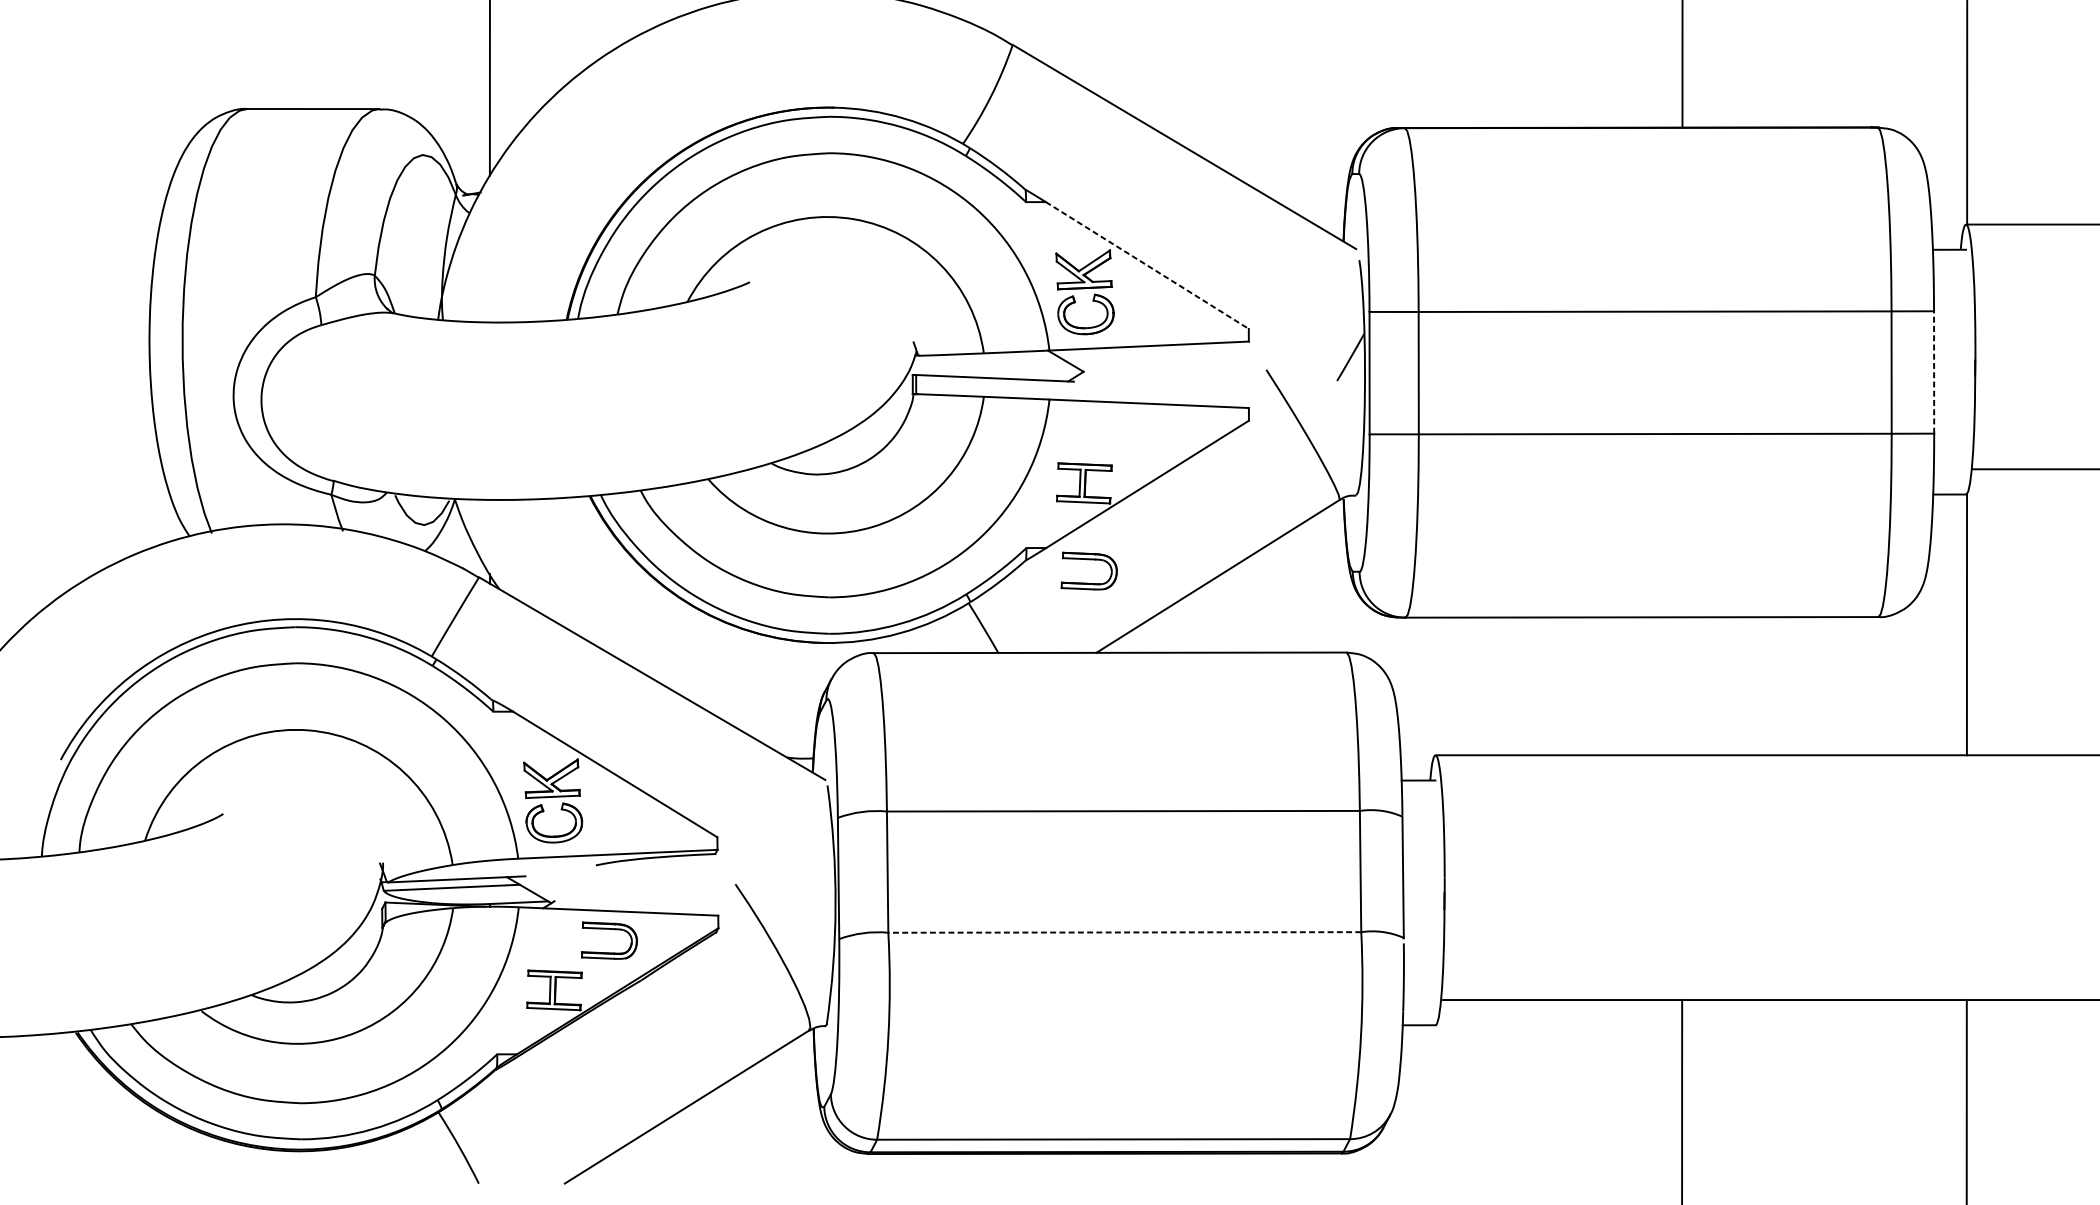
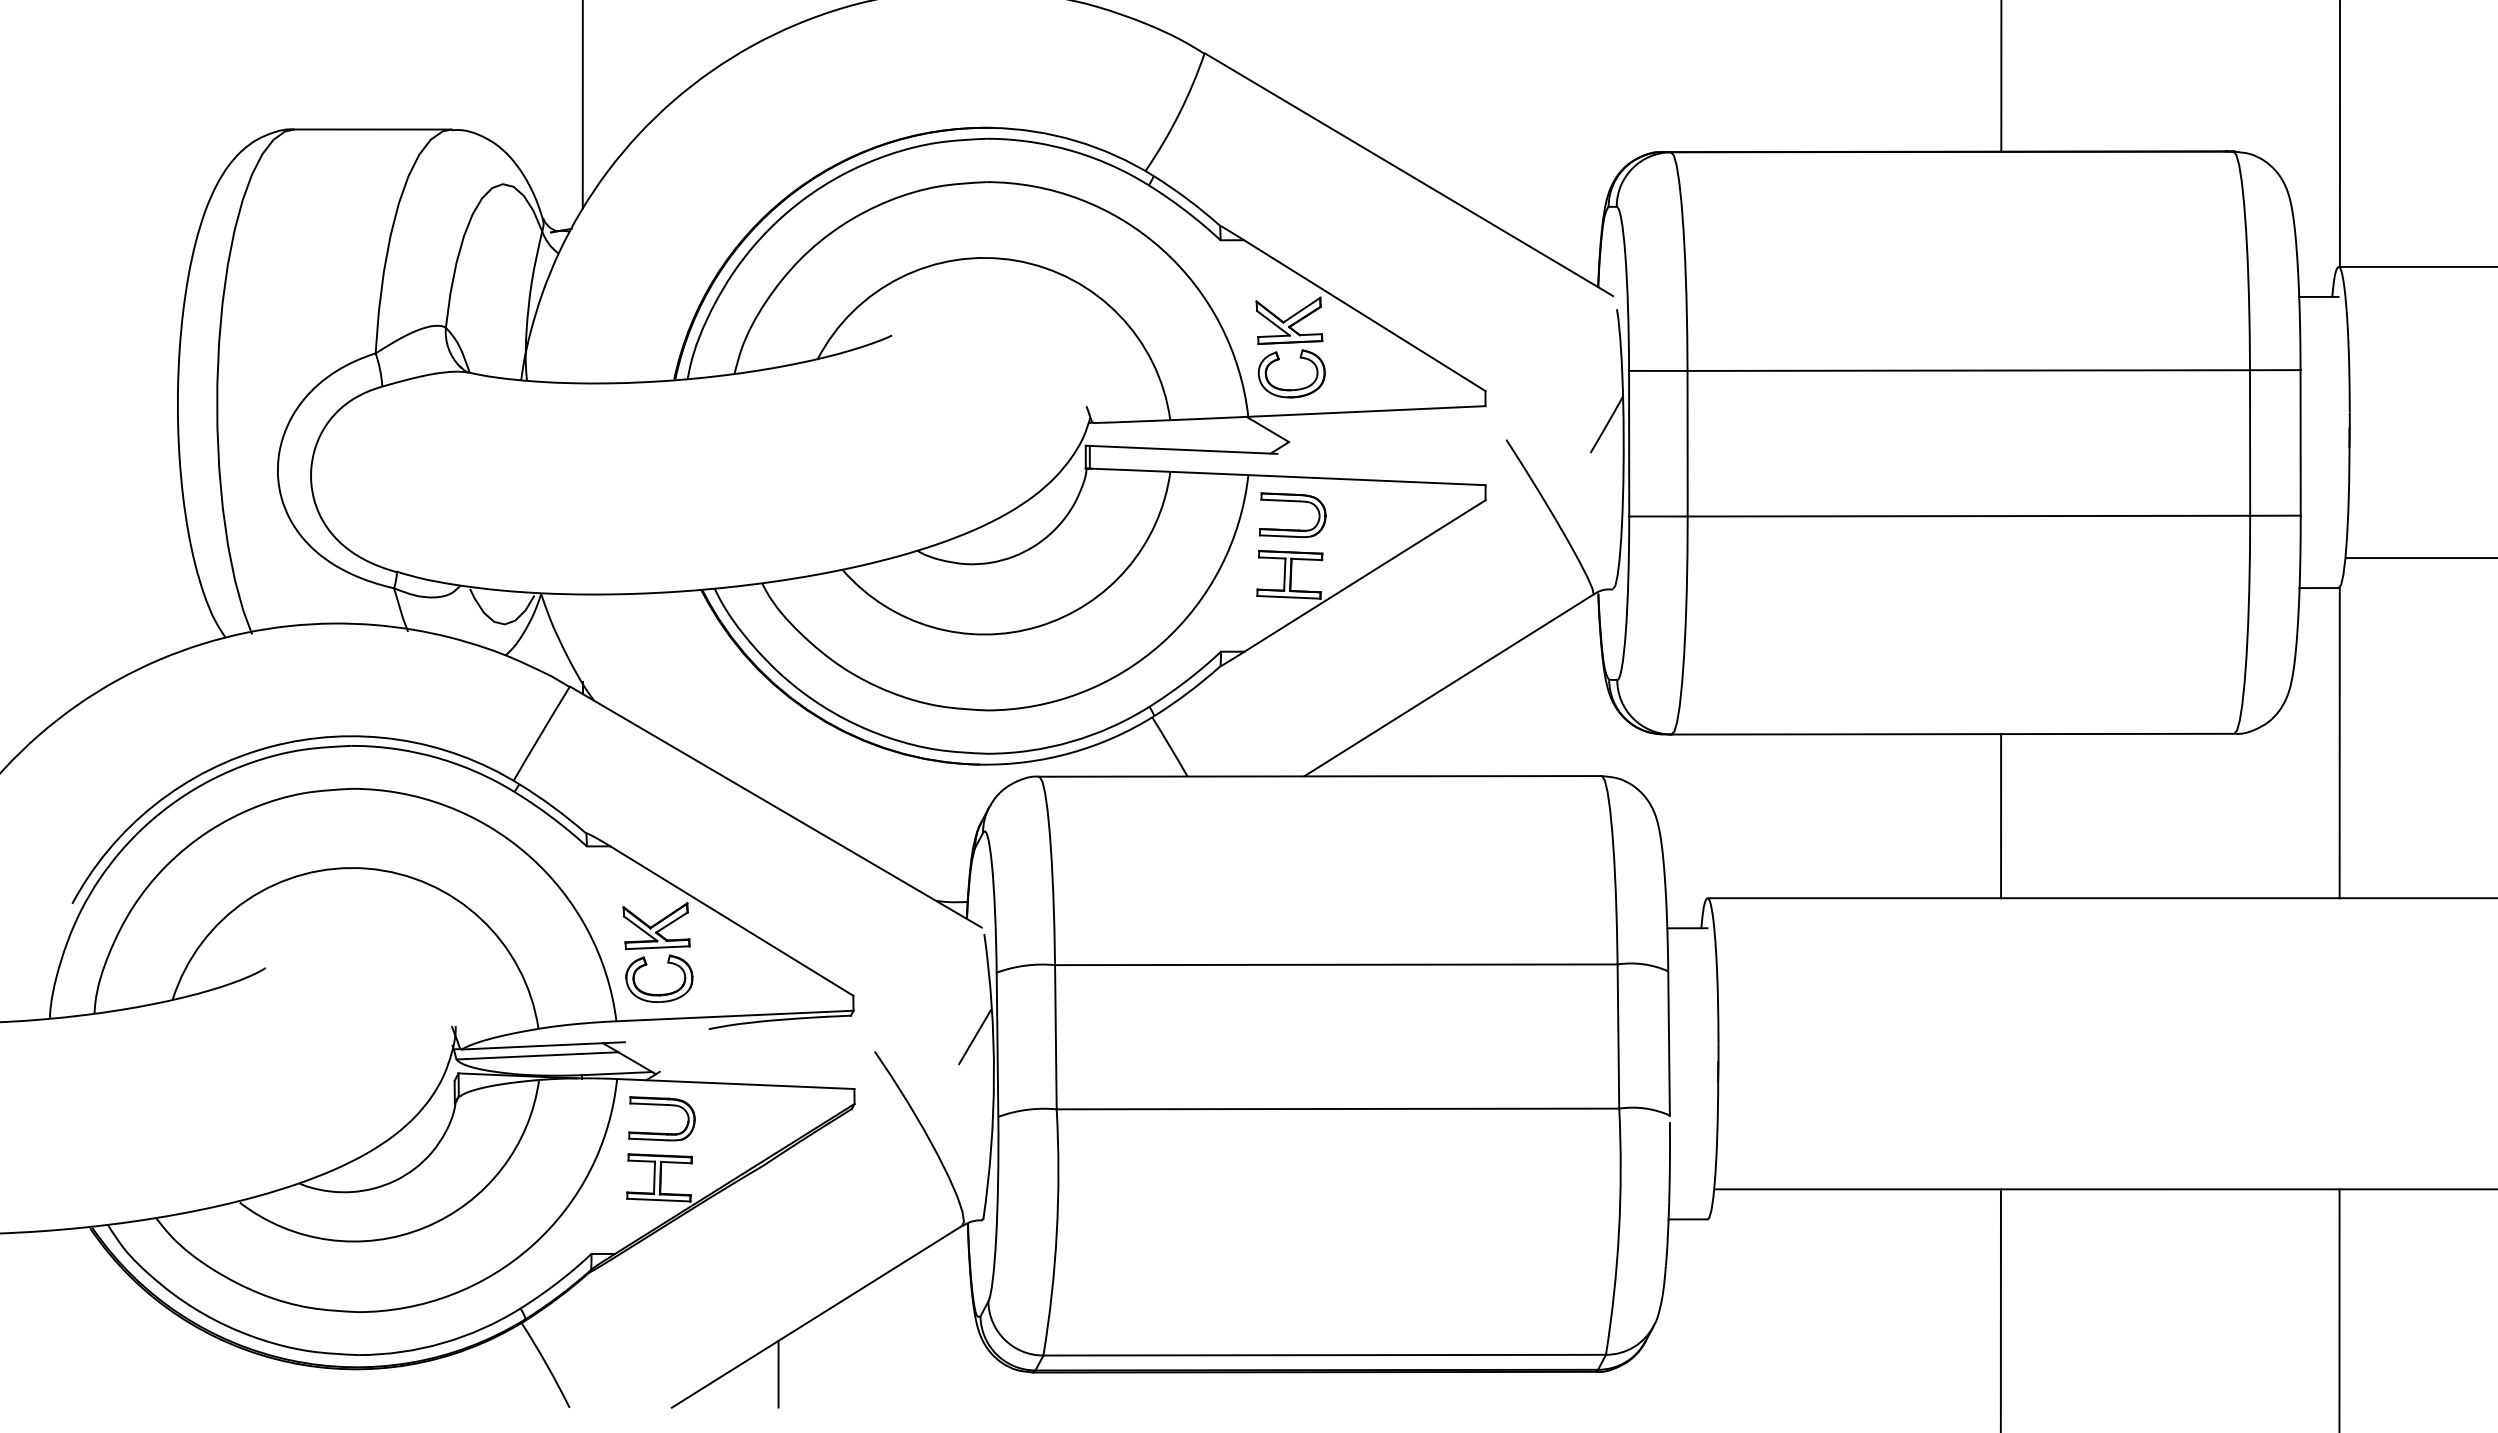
line: (1147, 265) -> (1365, 315), dashed -> solid
line: (1933, 372) -> (2300, 442), dashed -> solid
part: (1091, 560) -> (1295, 502), moved
line: (1682, 686) -> (2001, 816), added
line: (819, 872) -> (974, 1037), added
part: (609, 929) -> (661, 1105), moved
line: (1124, 932) -> (1337, 1108), dashed -> solid
line: (654, 1154) -> (778, 1373), added

